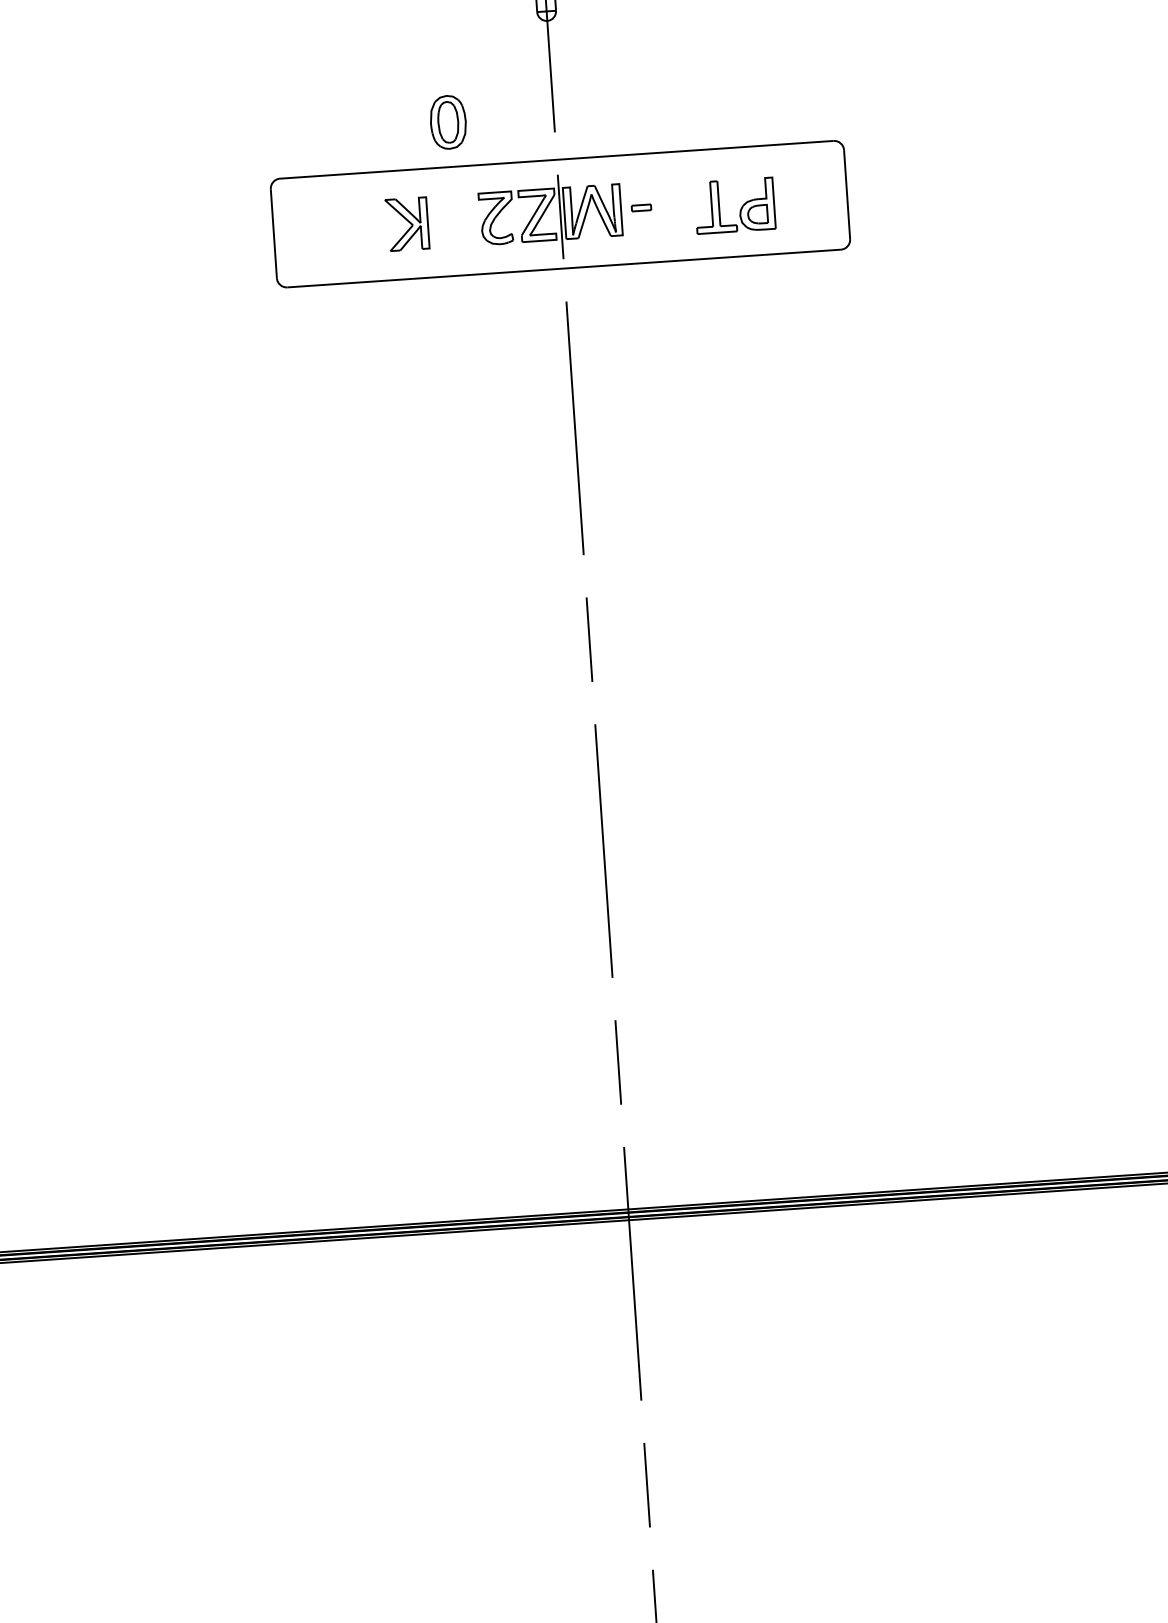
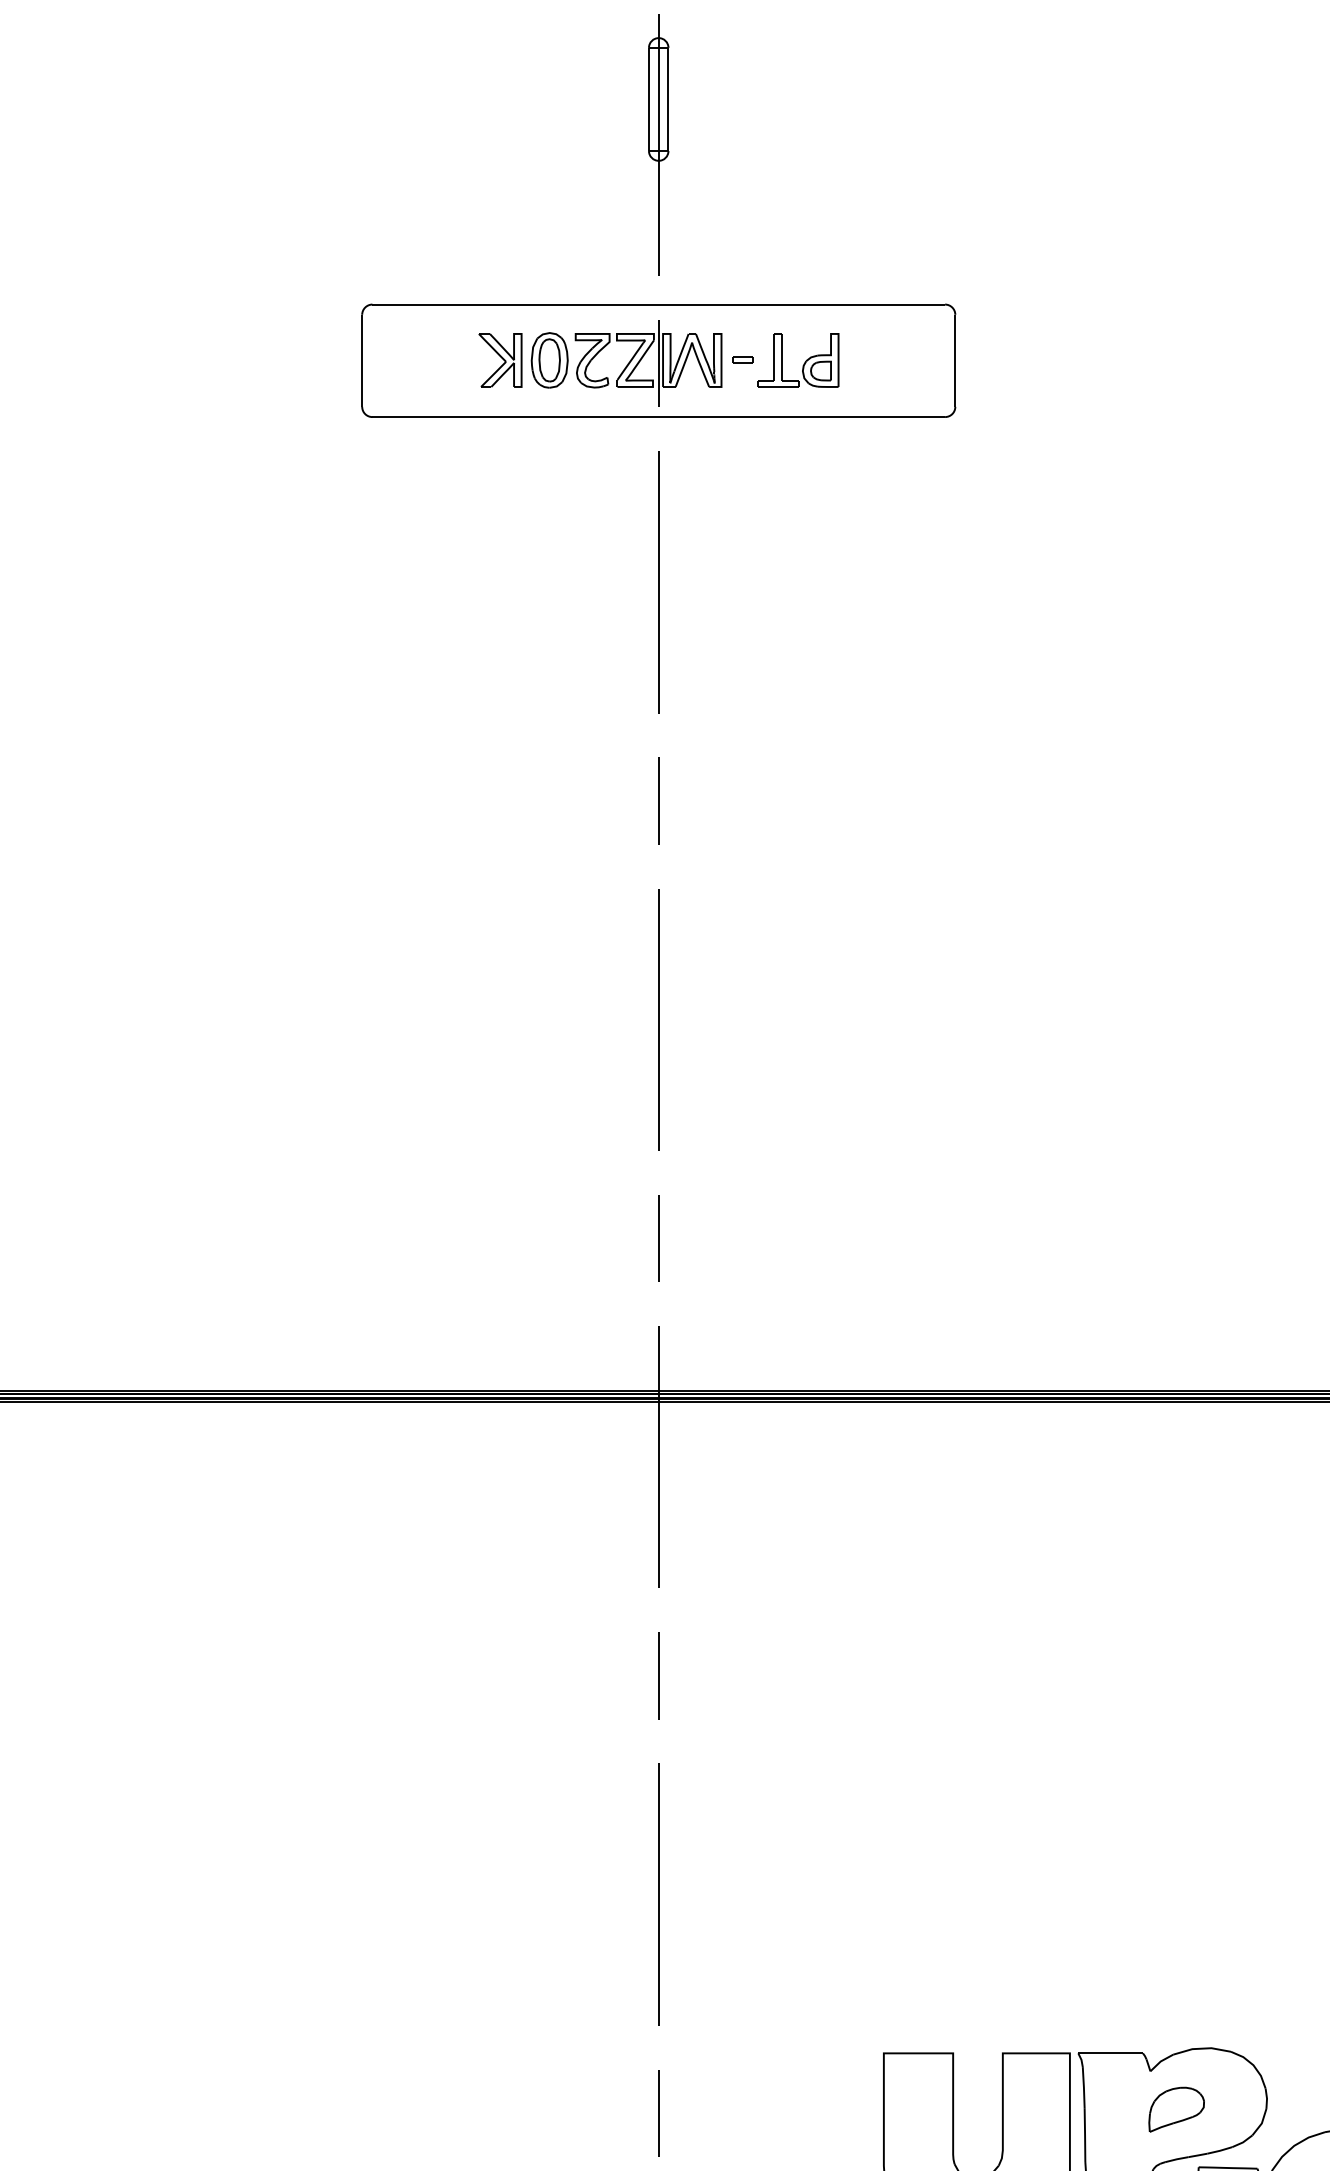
part: (448, 122) -> (549, 360), moved
part: (735, 205) -> (798, 360), moved

